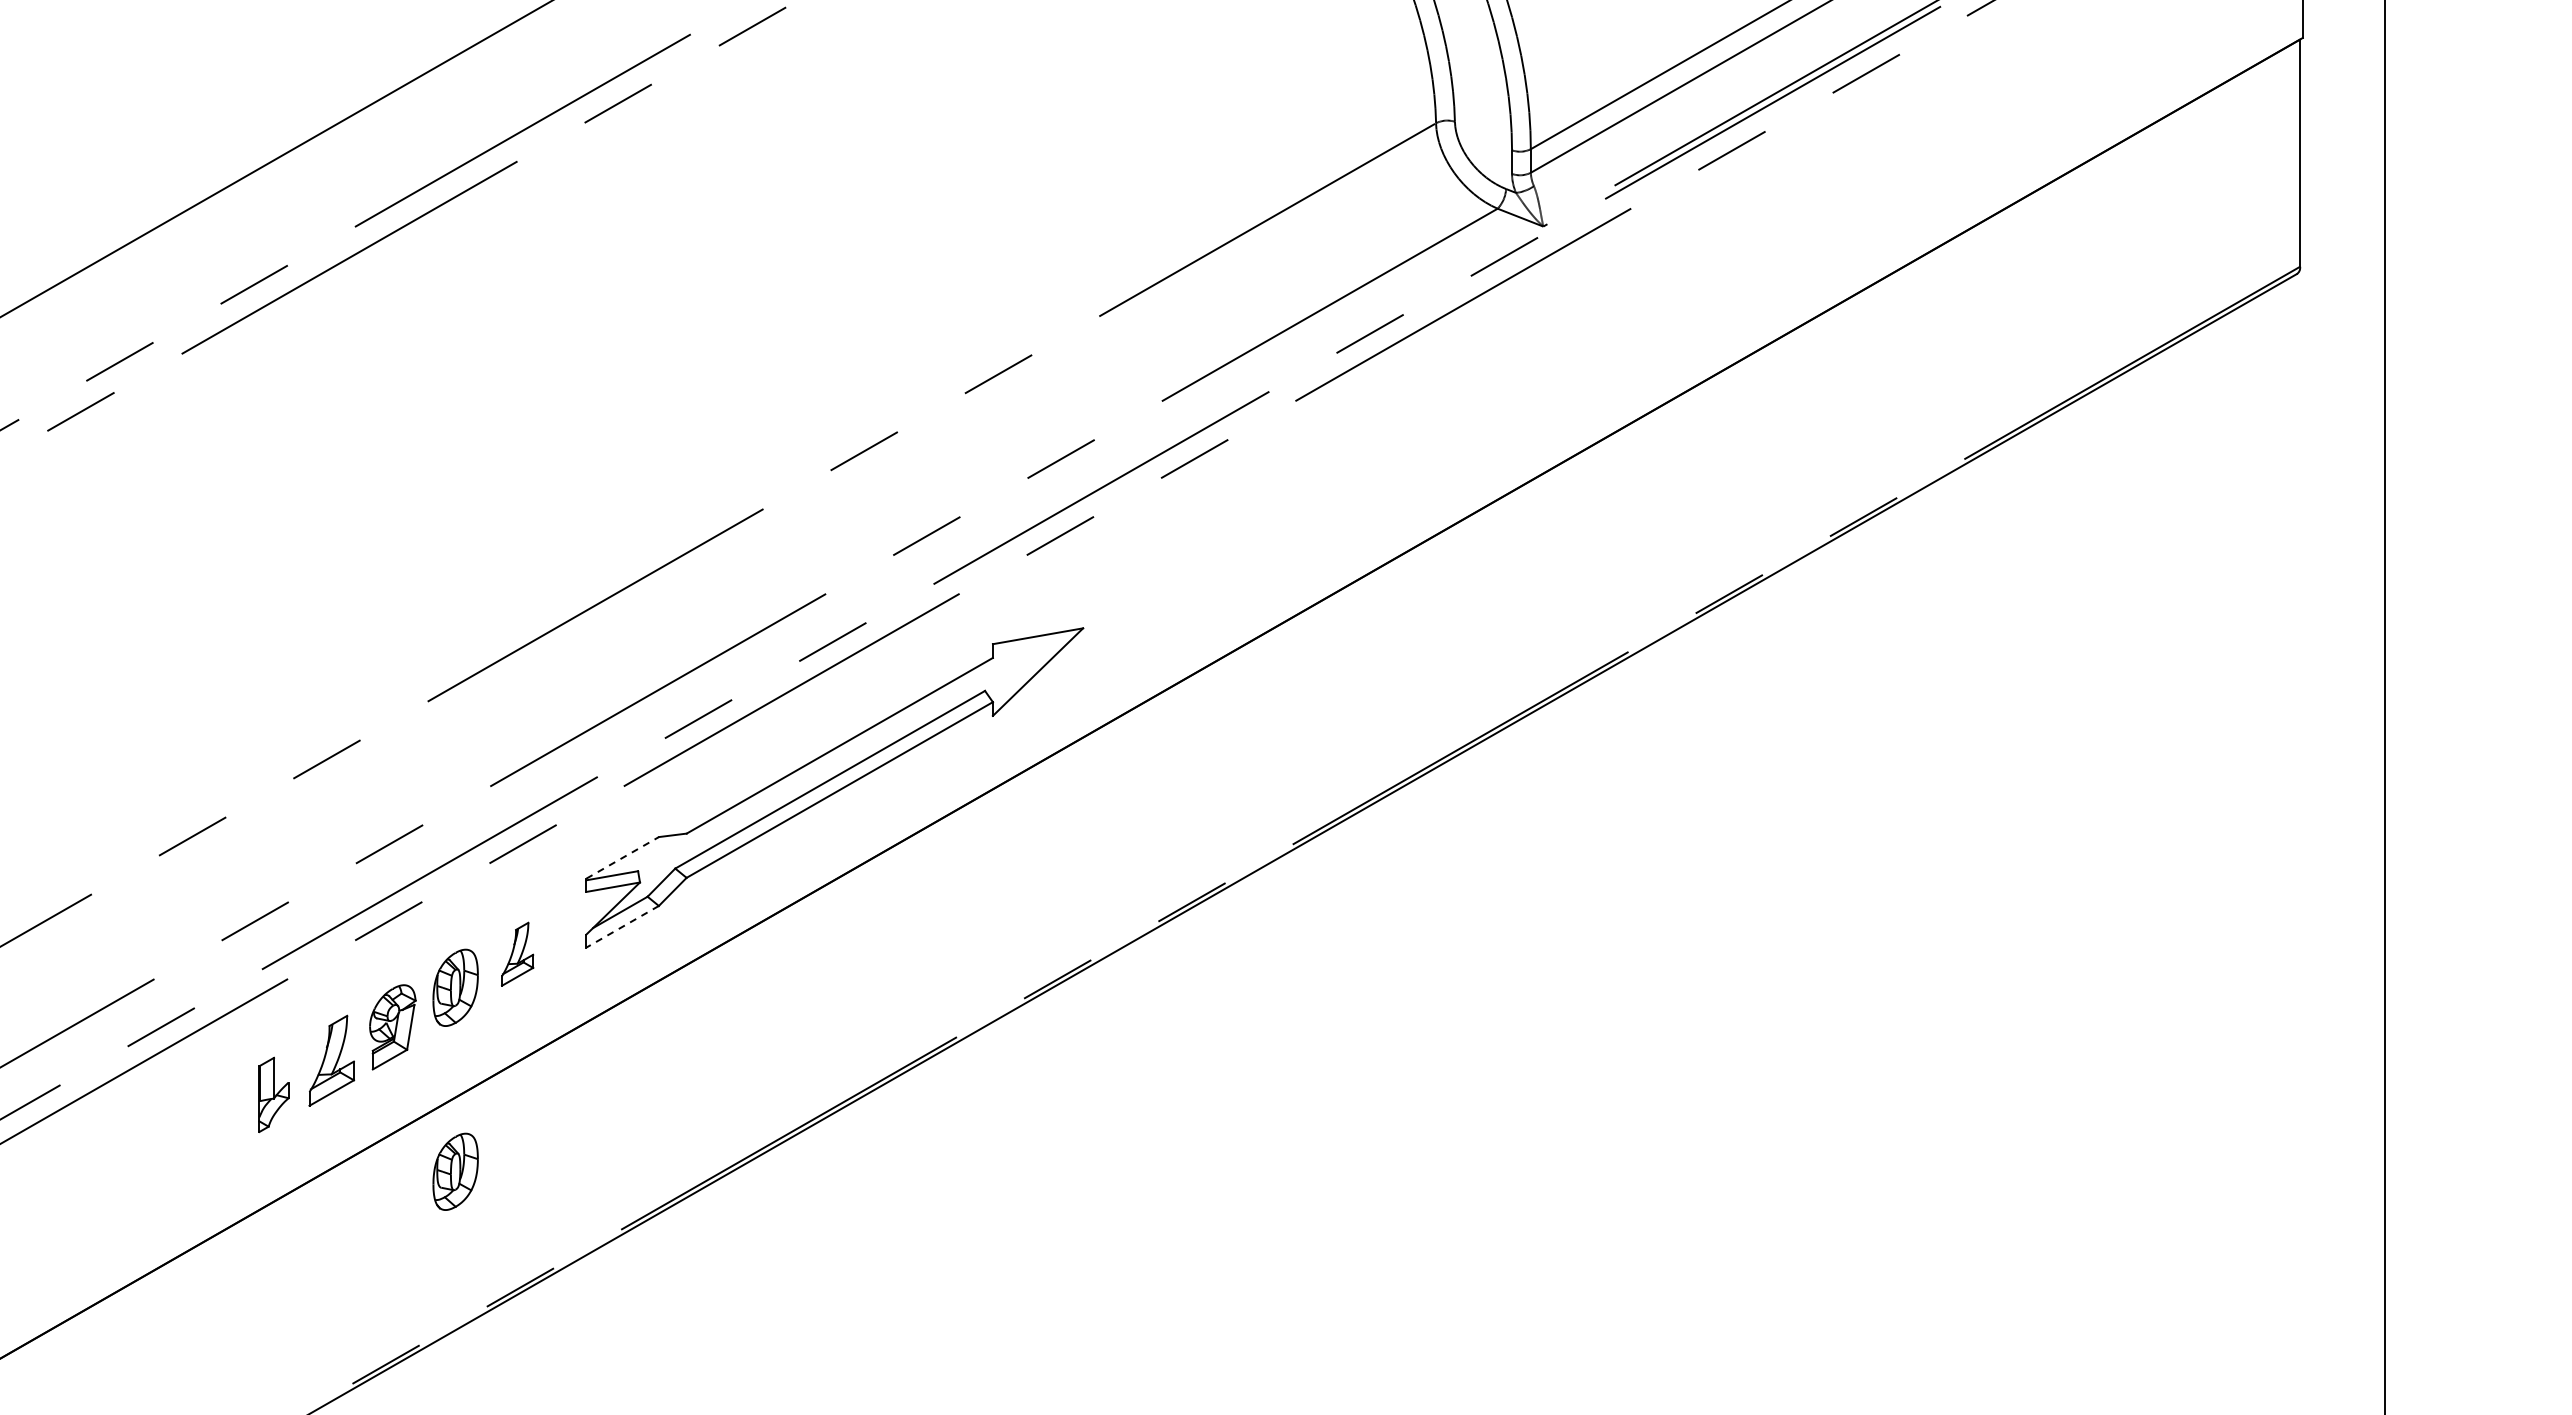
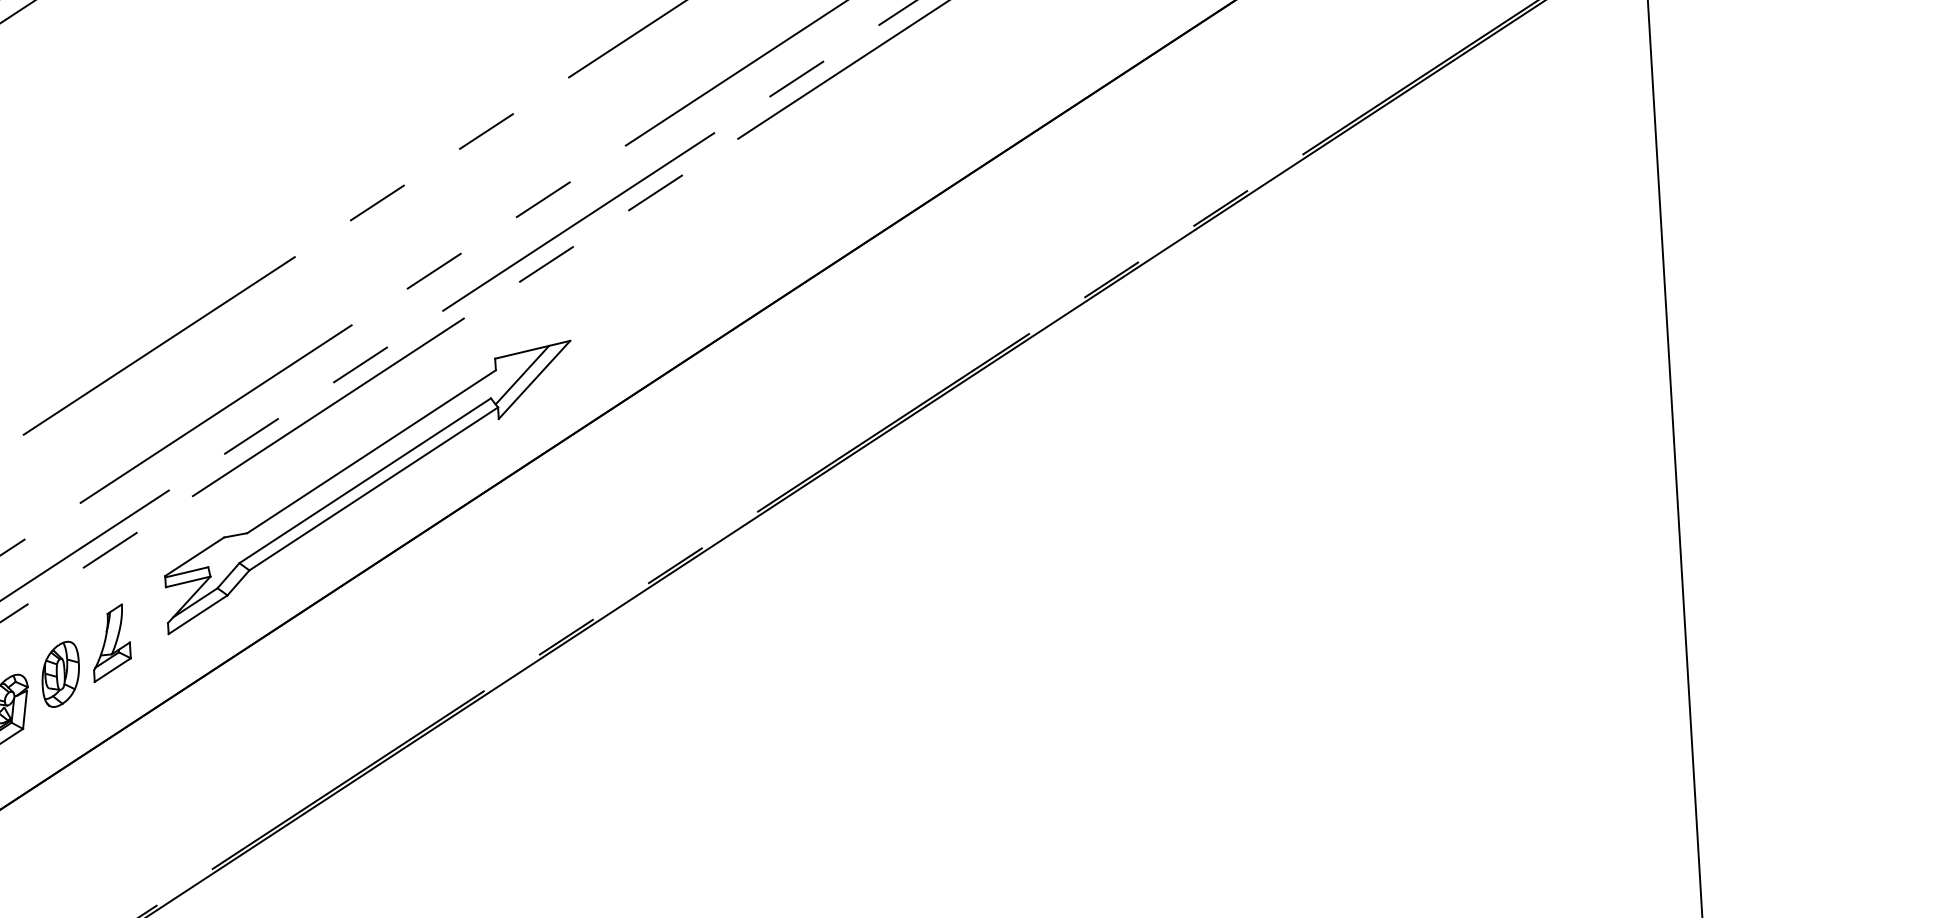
line: (1023, 665) -> (521, 375), added
line: (622, 857) -> (194, 556), dashed -> solid
line: (622, 926) -> (197, 614), dashed -> solid
part: (517, 954) -> (111, 643), size x1.43
part: (455, 1171) -> (69, 828), removed

